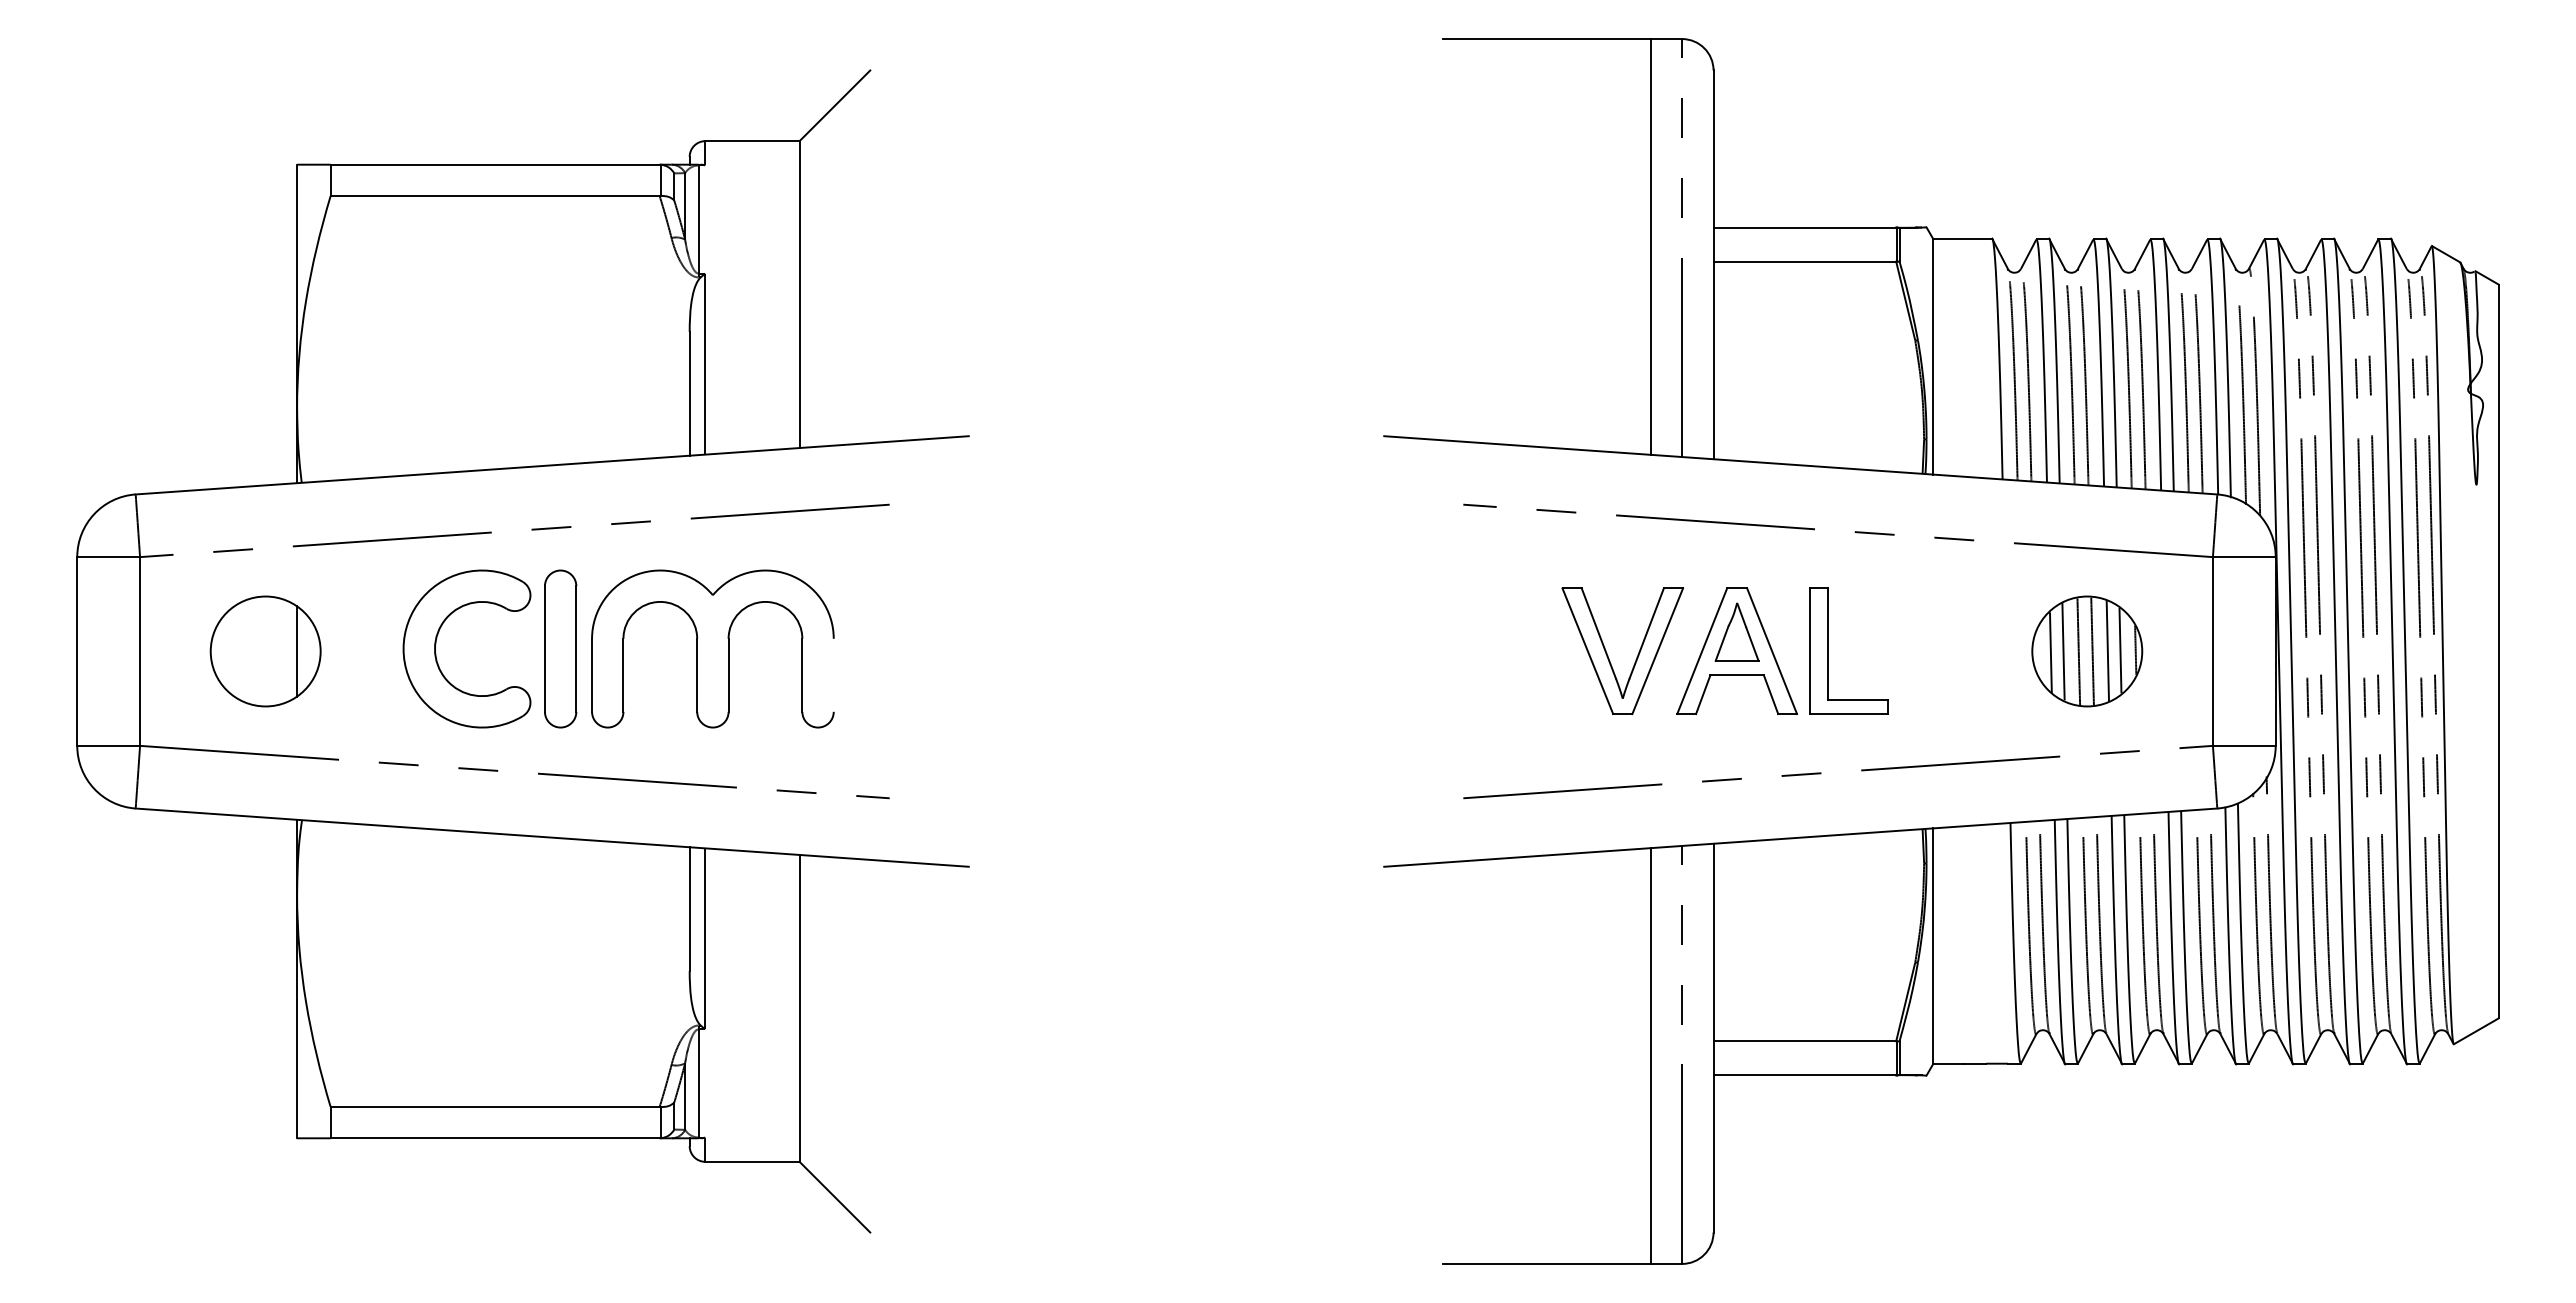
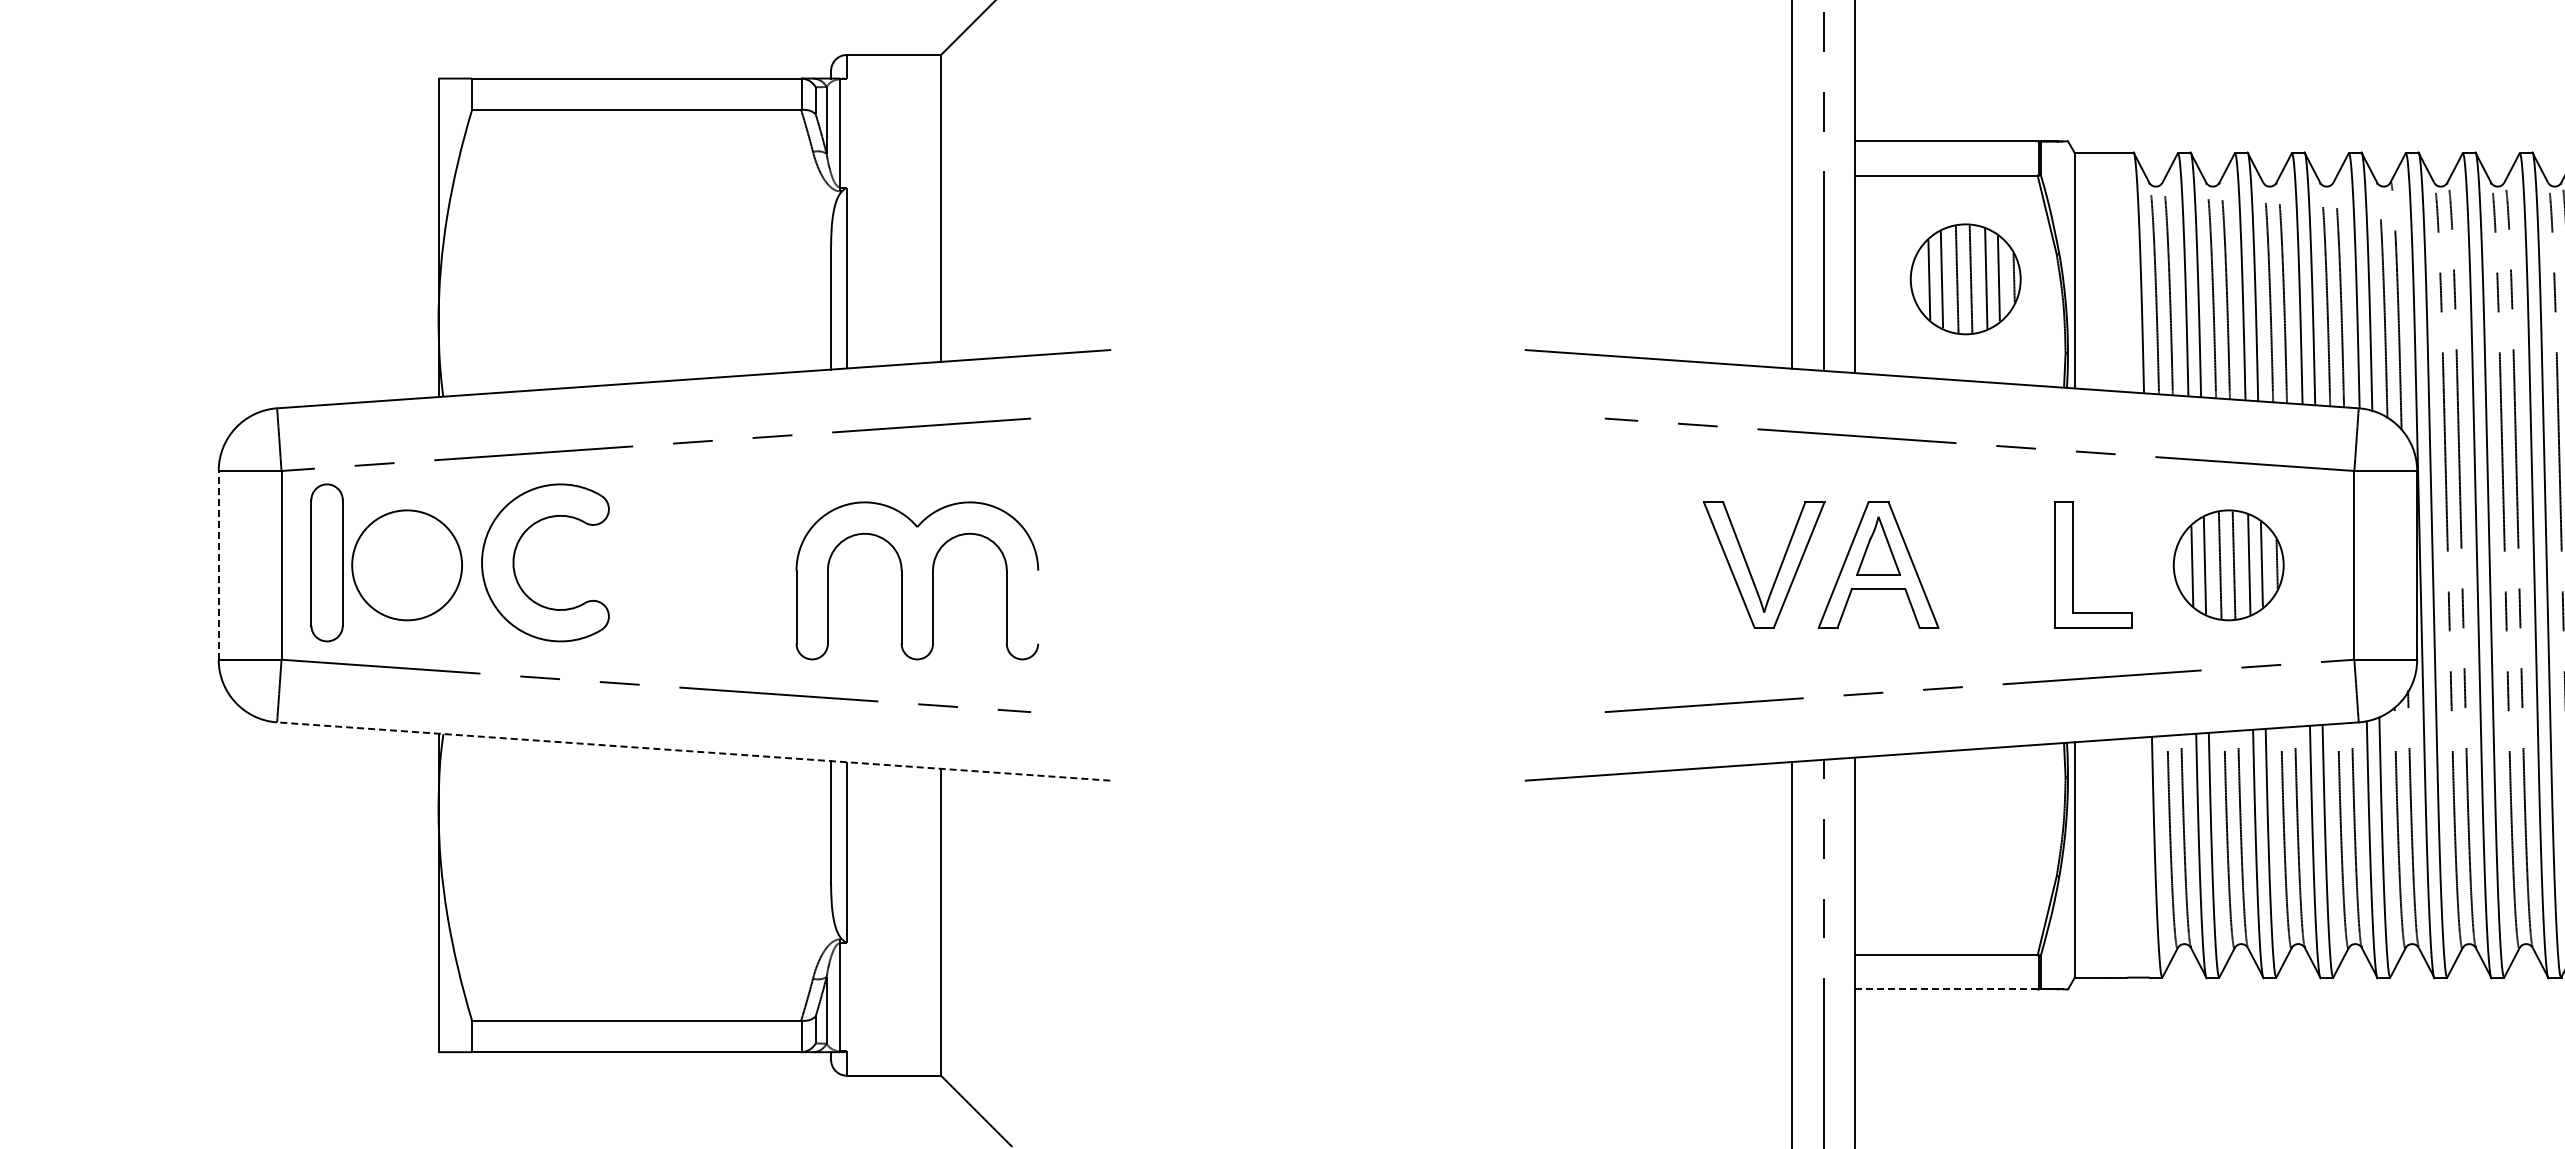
part: (1824, 365) -> (1965, 279), added
part: (436, 644) -> (514, 558), moved
part: (560, 648) -> (326, 562), moved
part: (697, 648) -> (901, 580), moved
part: (1828, 650) -> (2072, 564), moved
line: (77, 651) -> (218, 565), solid -> dashed
line: (297, 651) -> (438, 565), removed
line: (552, 837) -> (693, 751), solid -> dashed
line: (1804, 1075) -> (1945, 989), solid -> dashed

